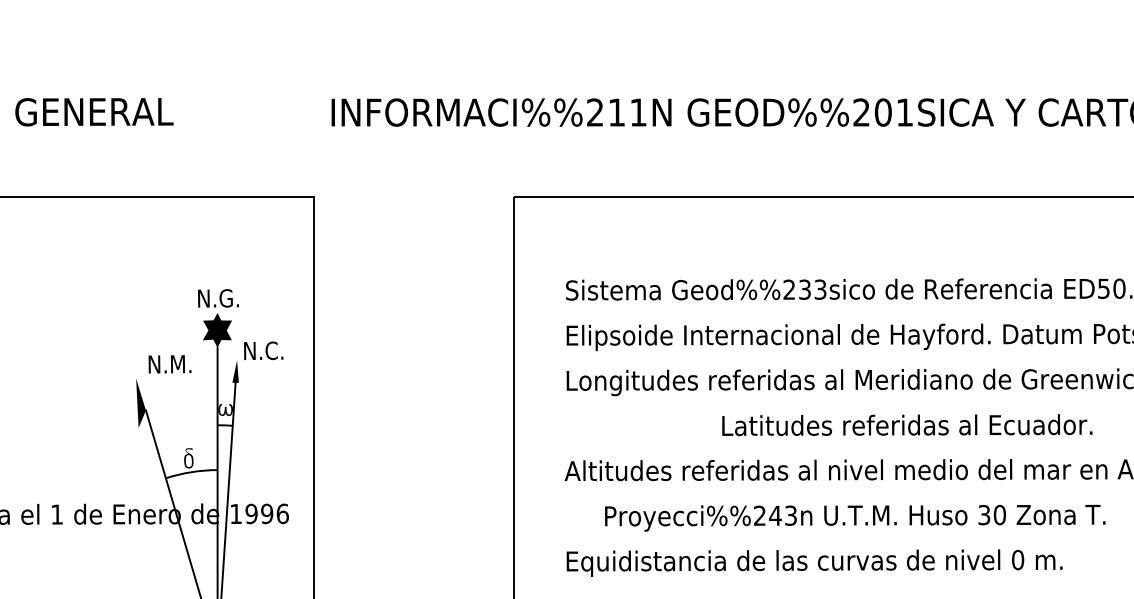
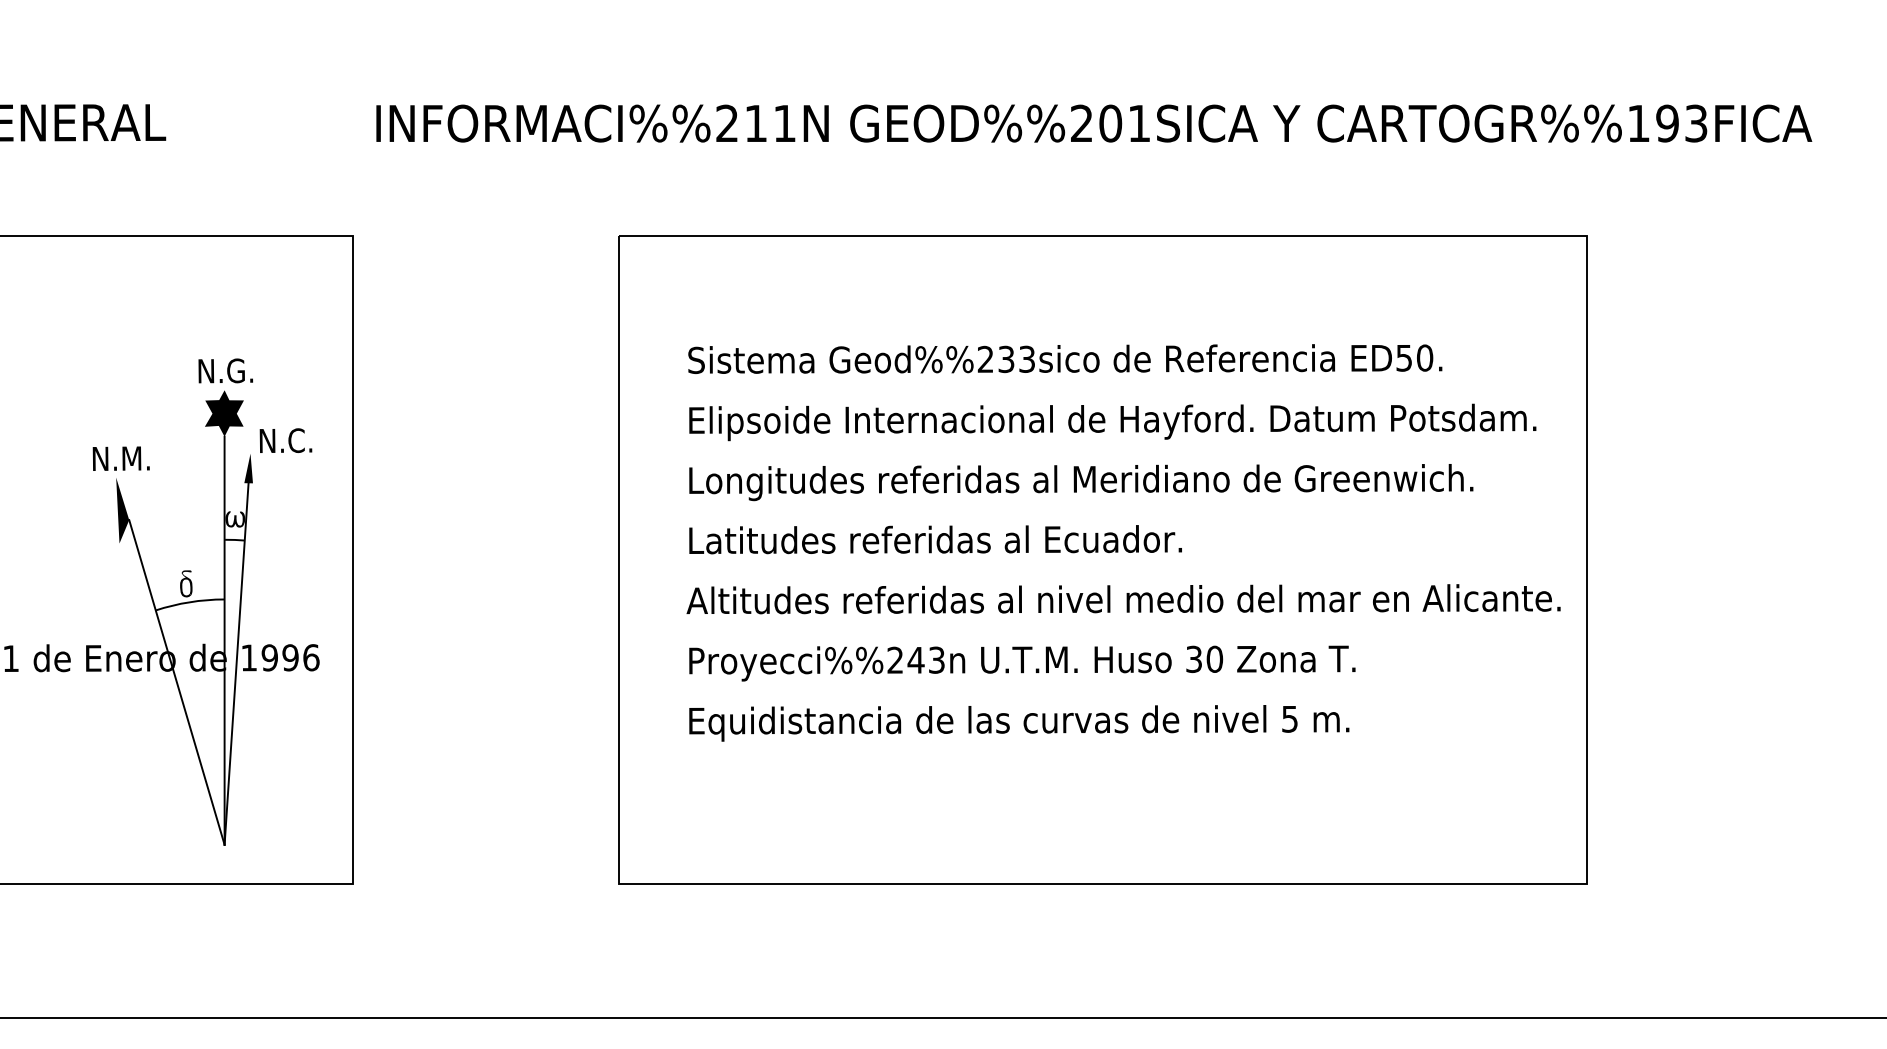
text: (169, 364) -> (120, 458), moved
text: (907, 425) -> (935, 539), moved
text: (855, 518) -> (1022, 663), moved
text: (1017, 559) -> (1289, 718), 0 -> 5

